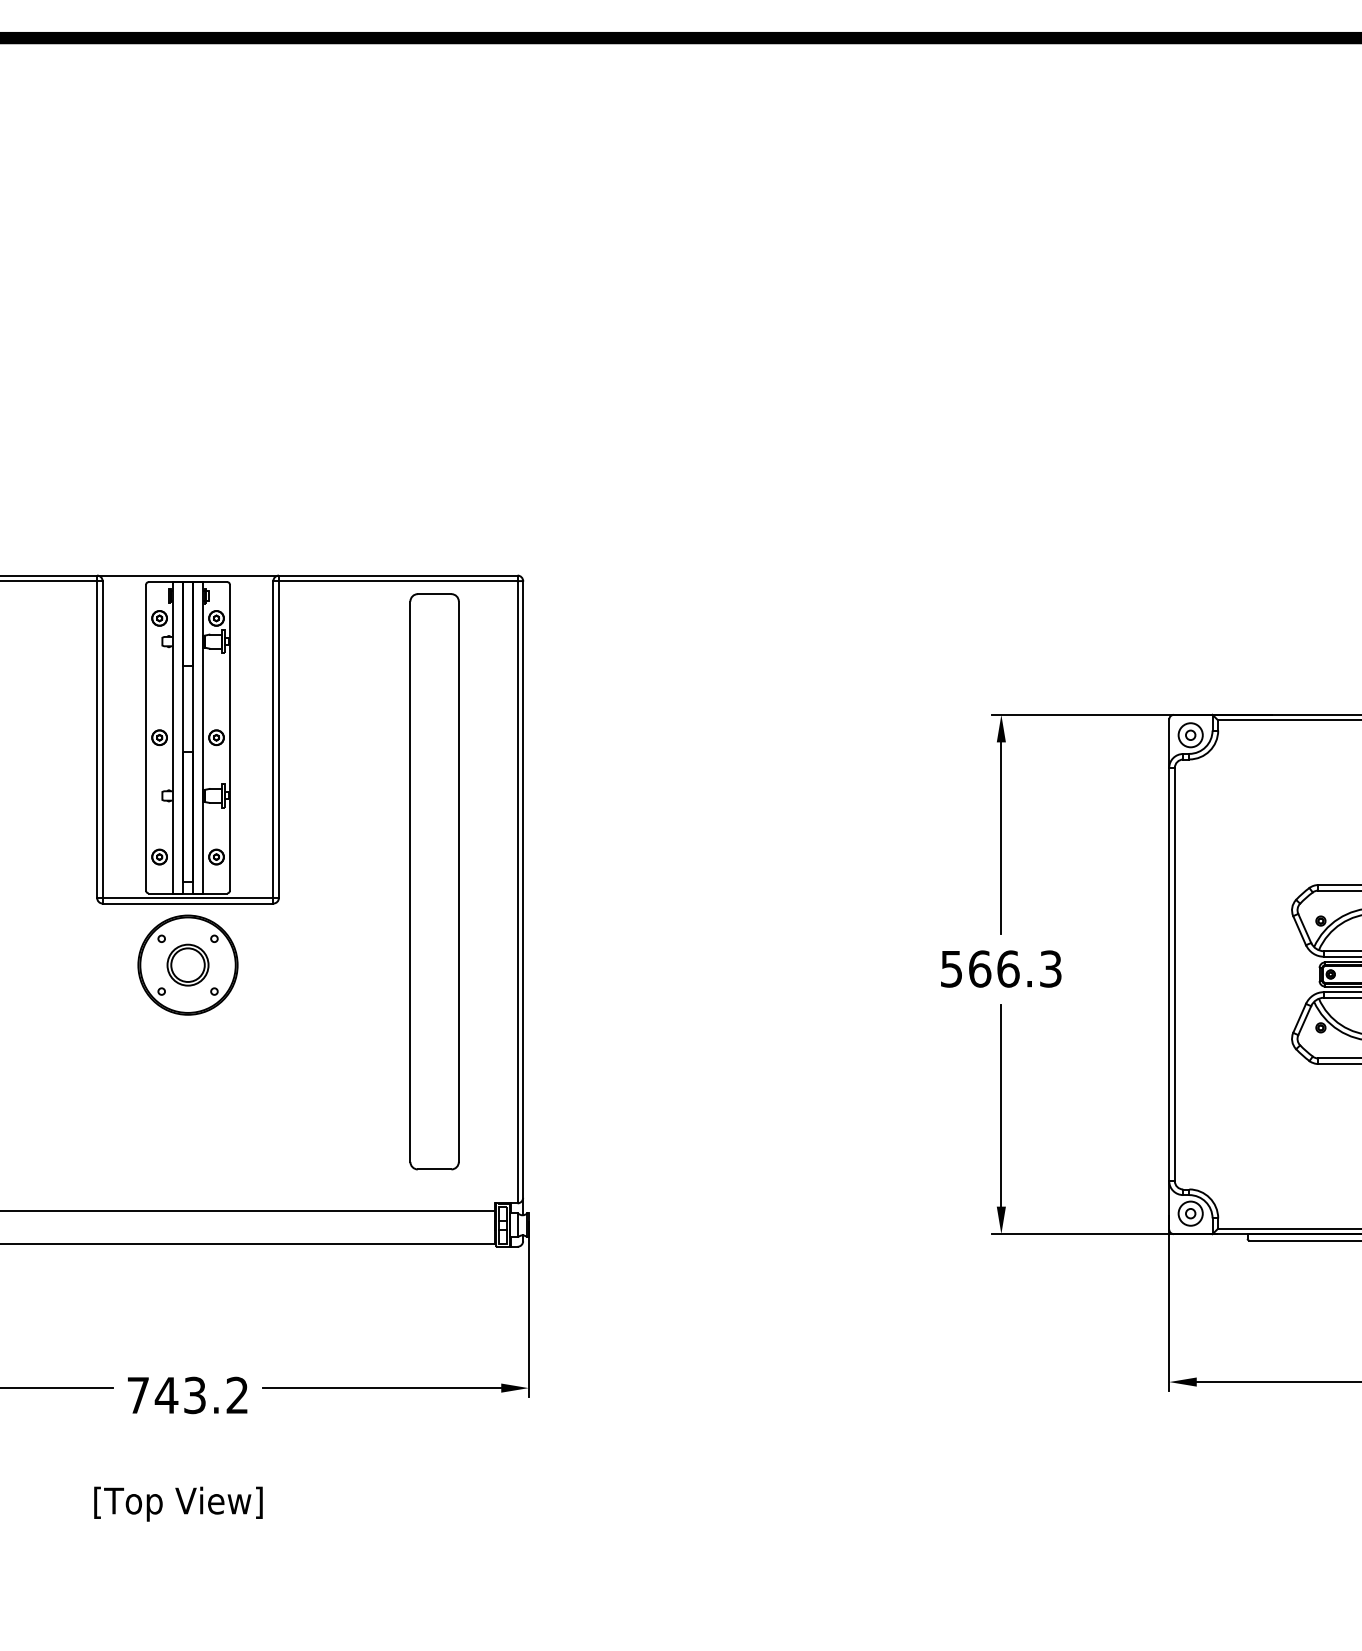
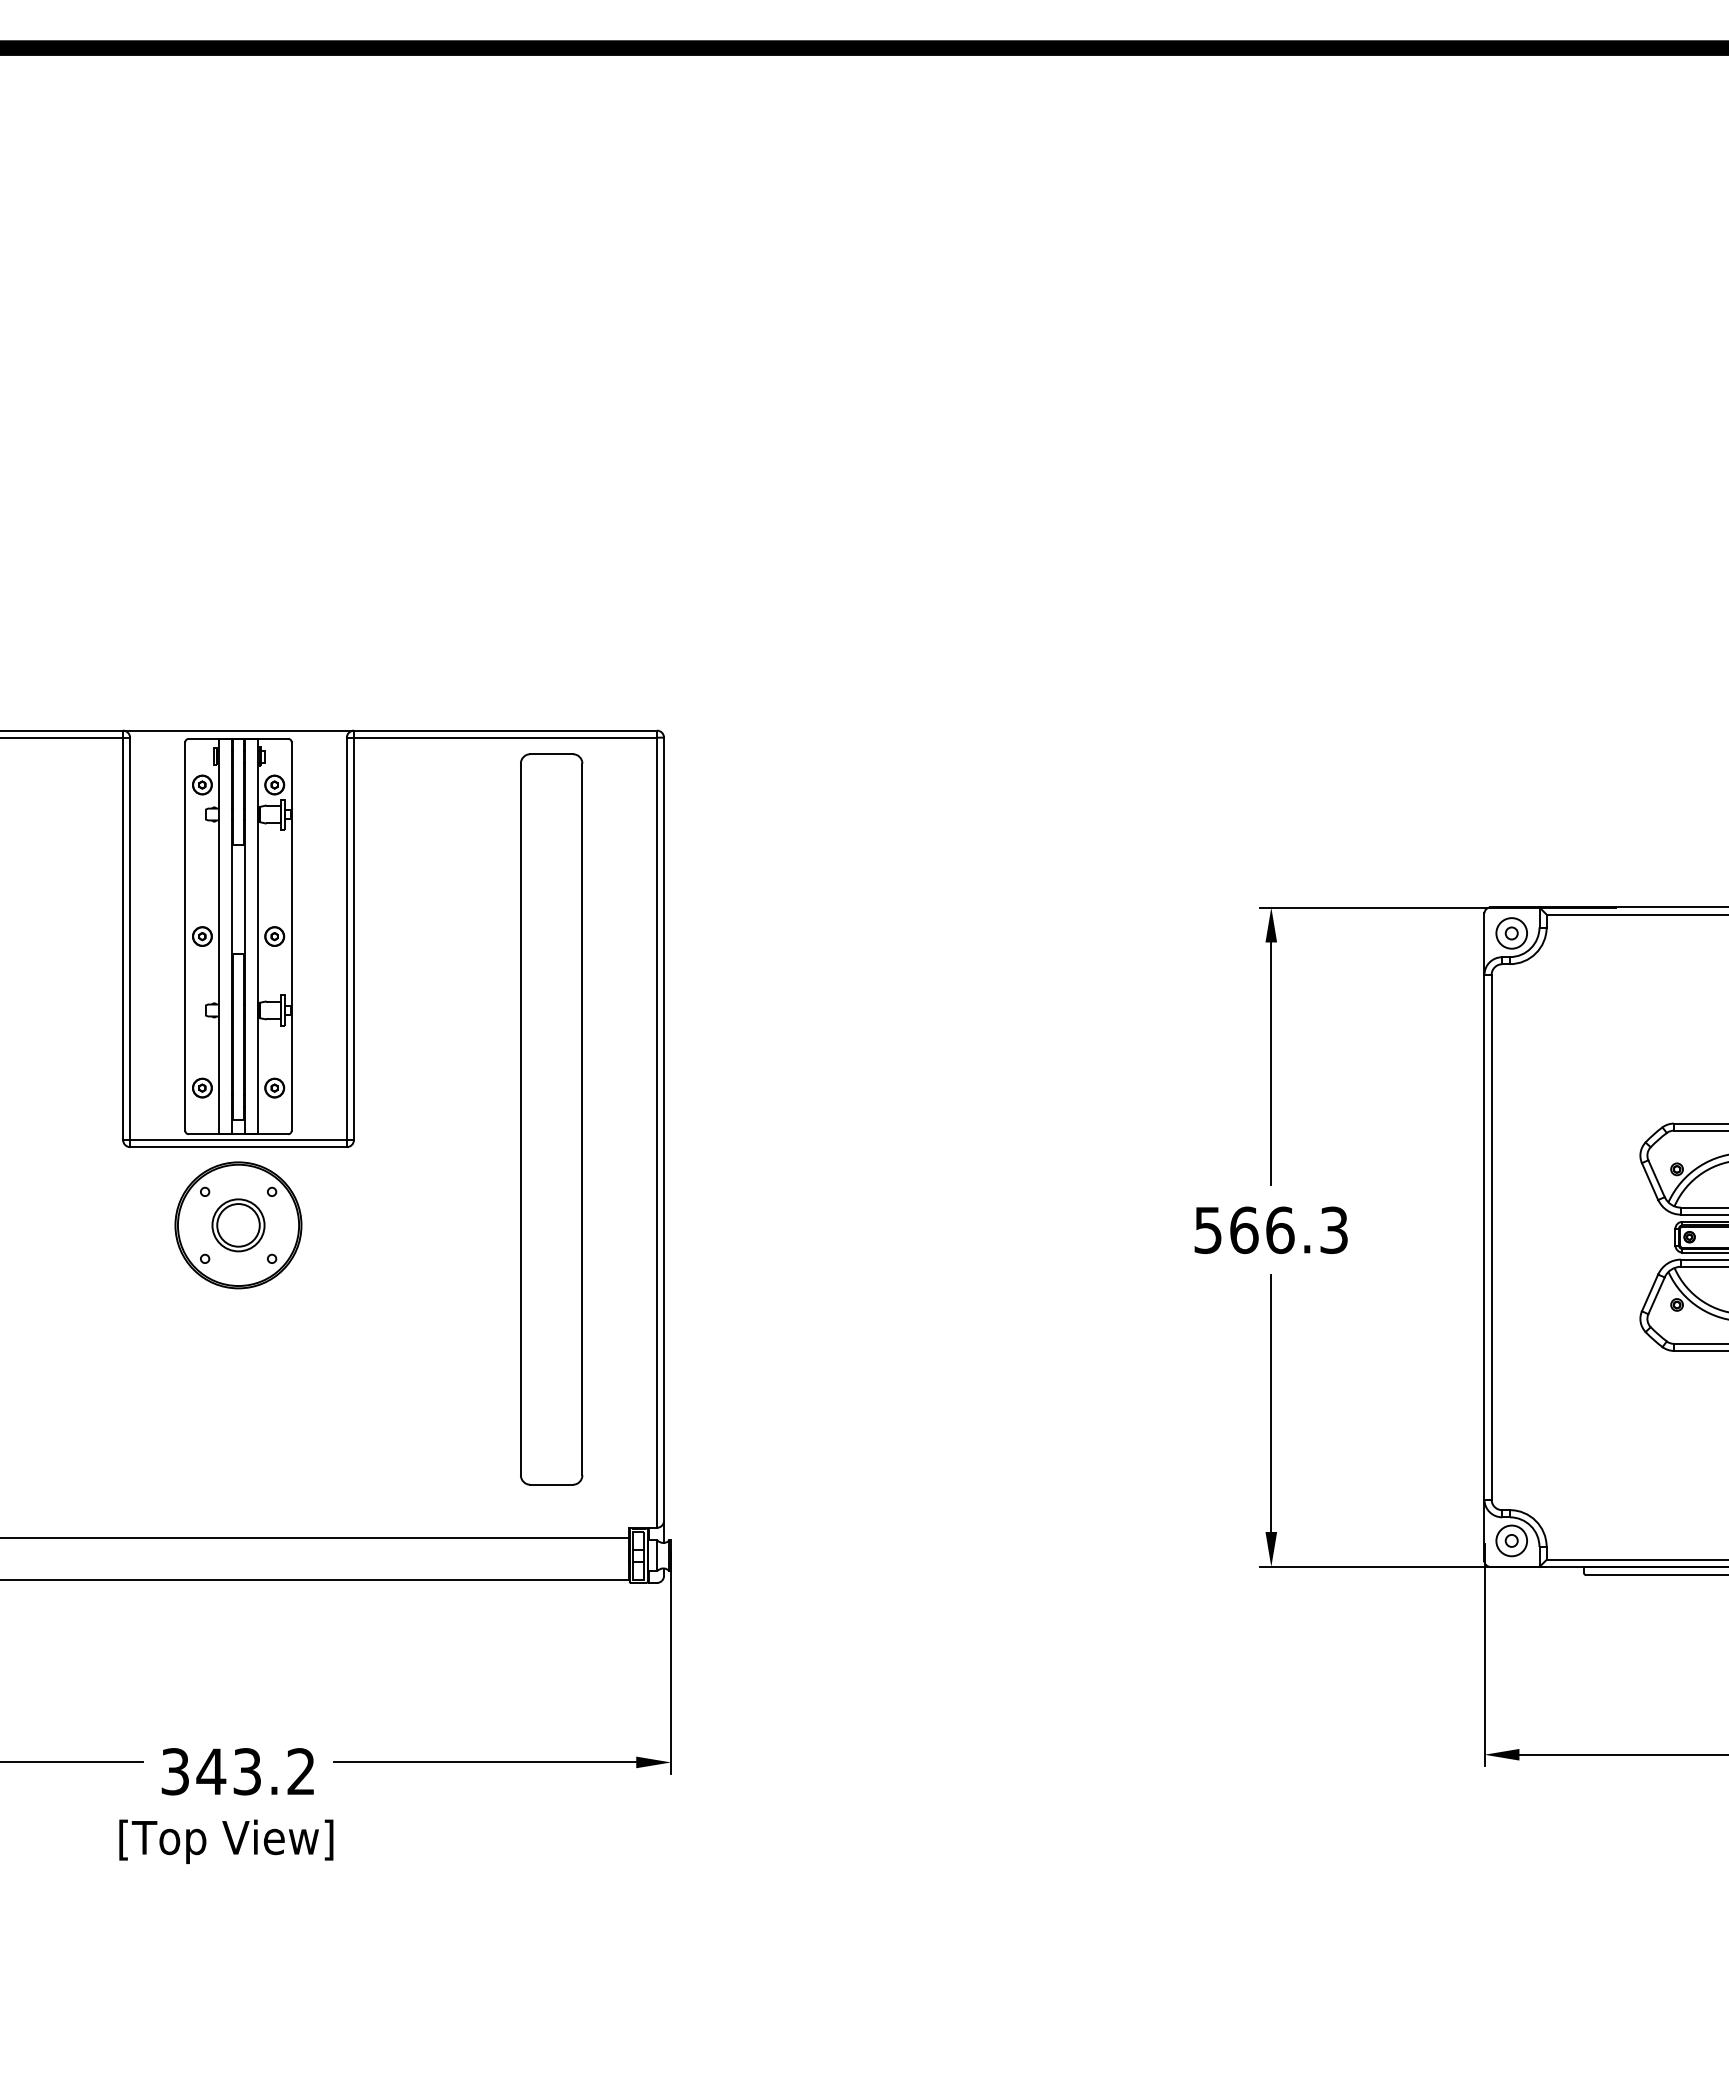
text: (137, 1395) -> (174, 1771), 743.2 -> 343.2
text: (178, 1503) -> (226, 1841), moved

